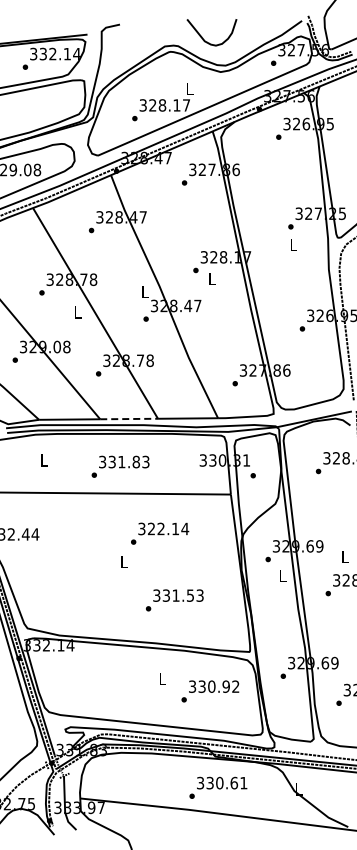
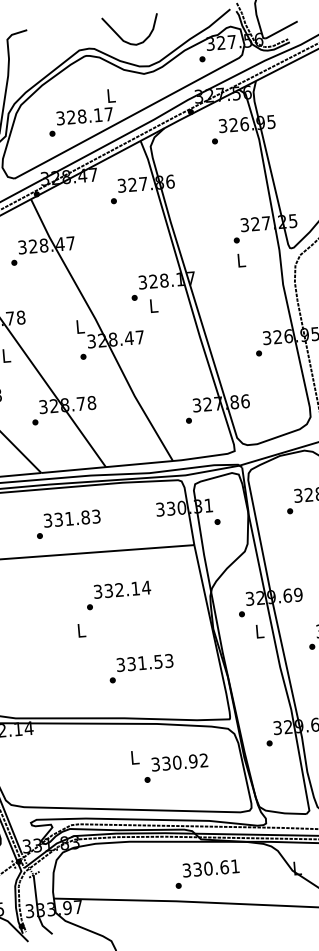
line: (129, 419) -> (74, 470), dashed -> solid
text: (151, 529) -> (108, 591), 322.14 -> 332.14
text: (210, 691) -> (176, 768), moved

